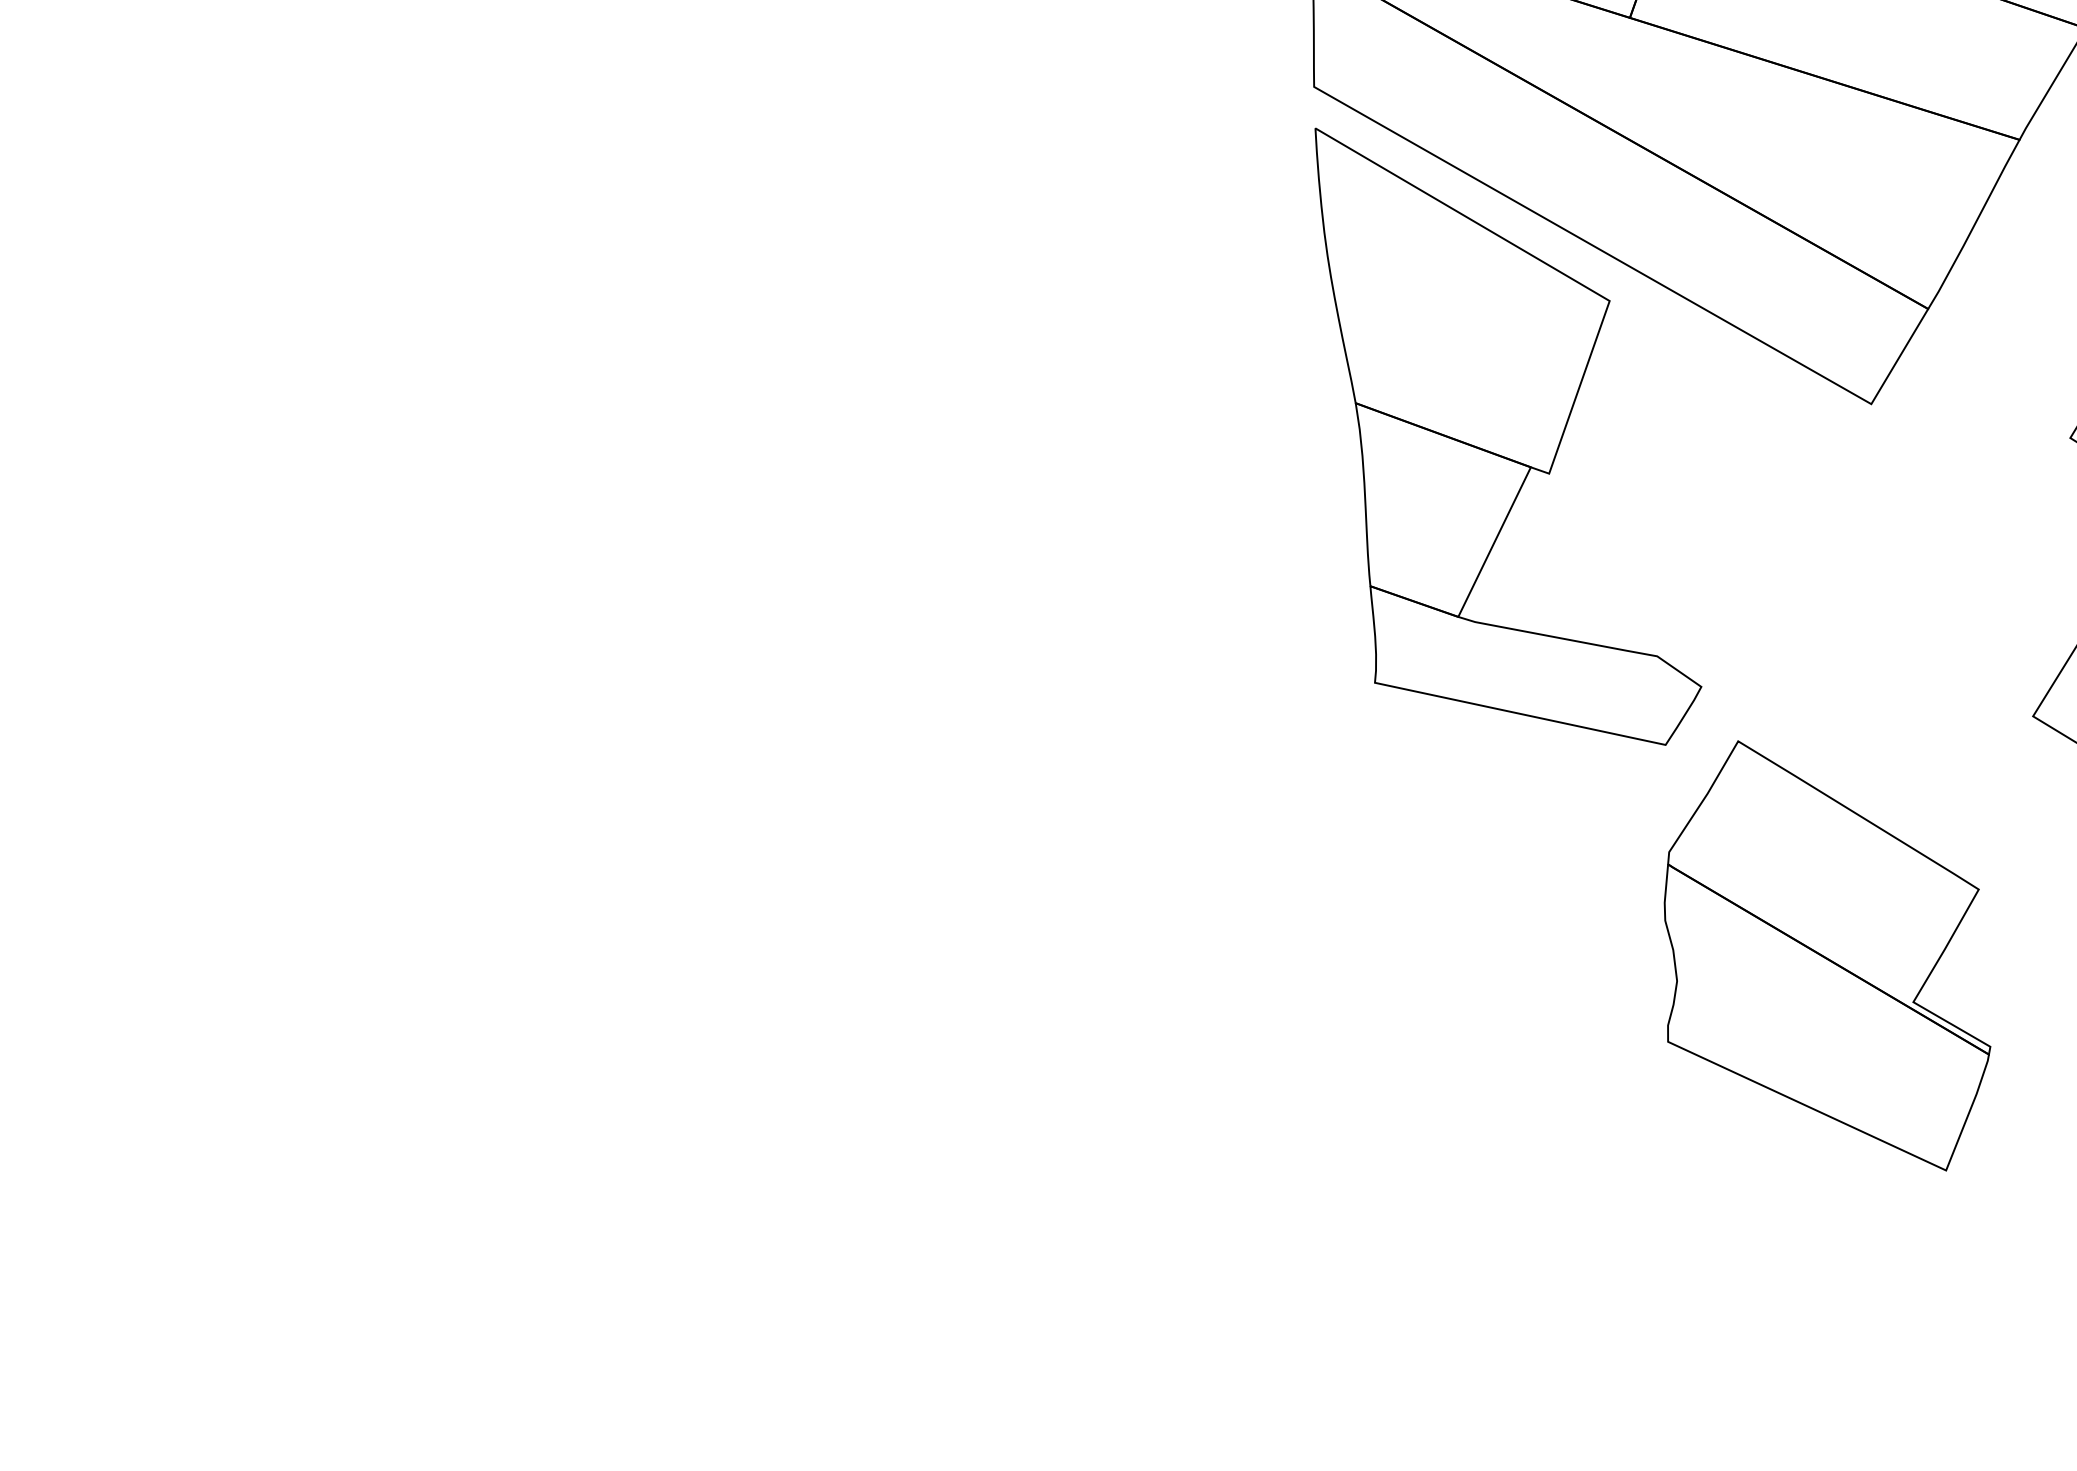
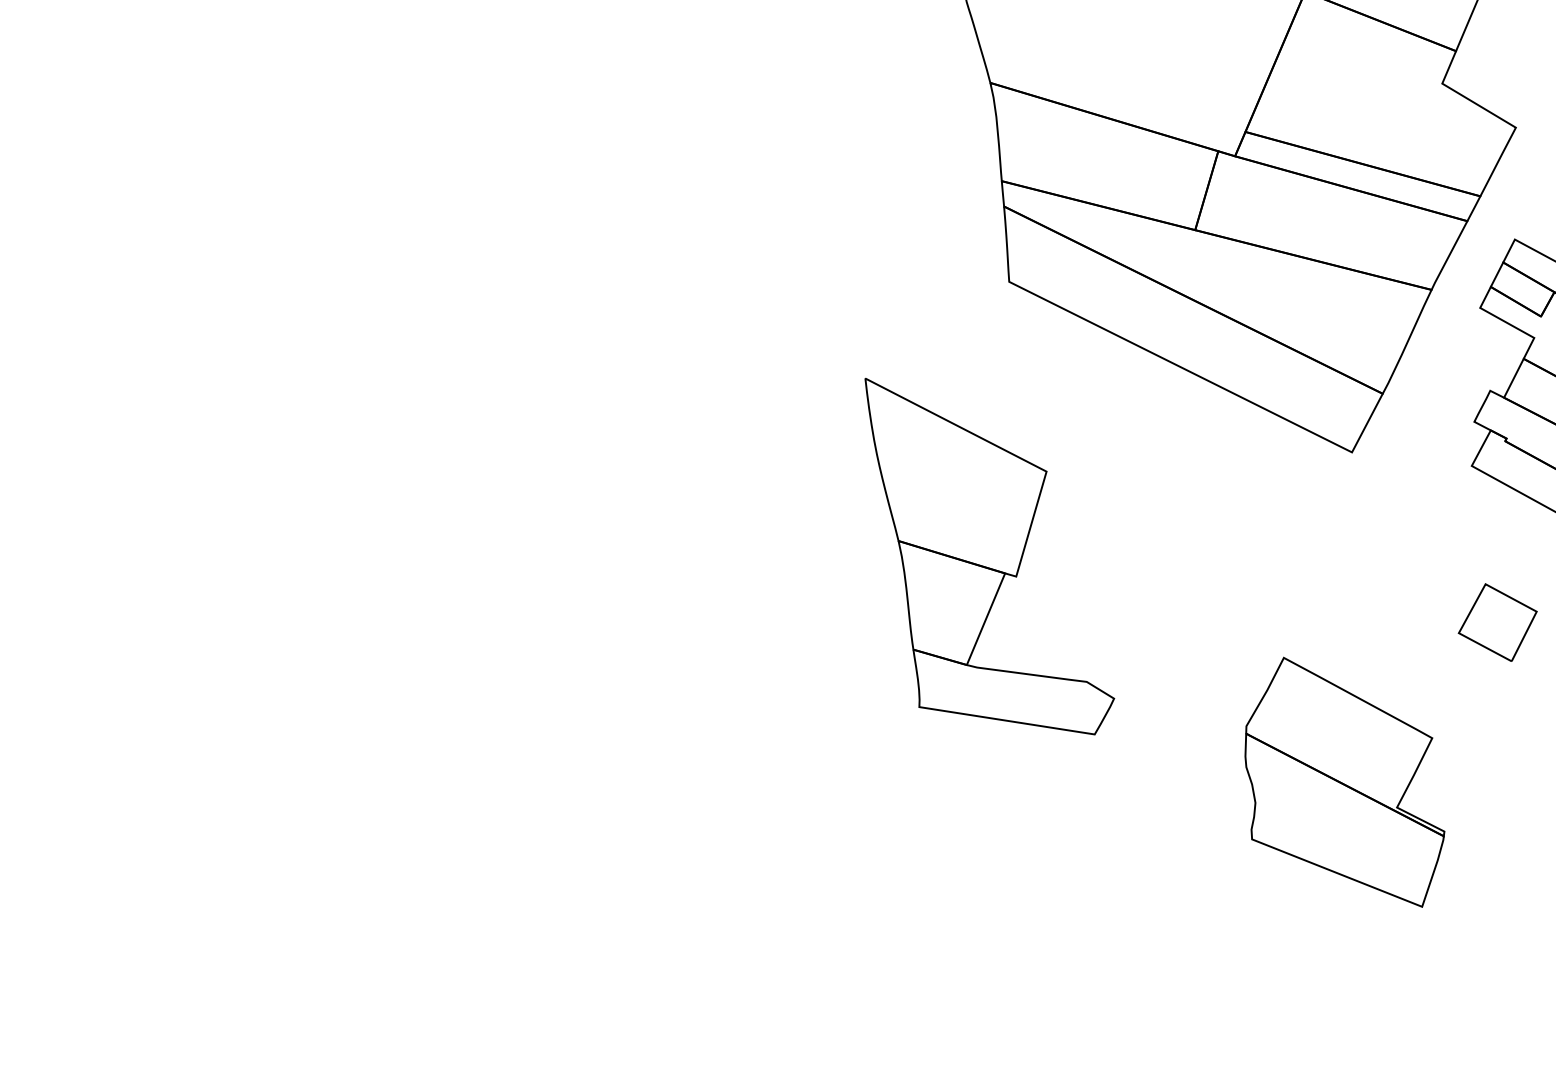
part: (1506, 437) -> (989, 556), moved

